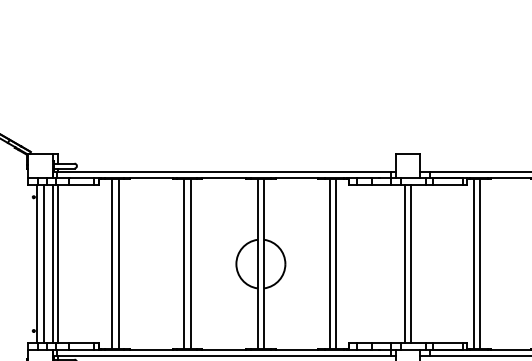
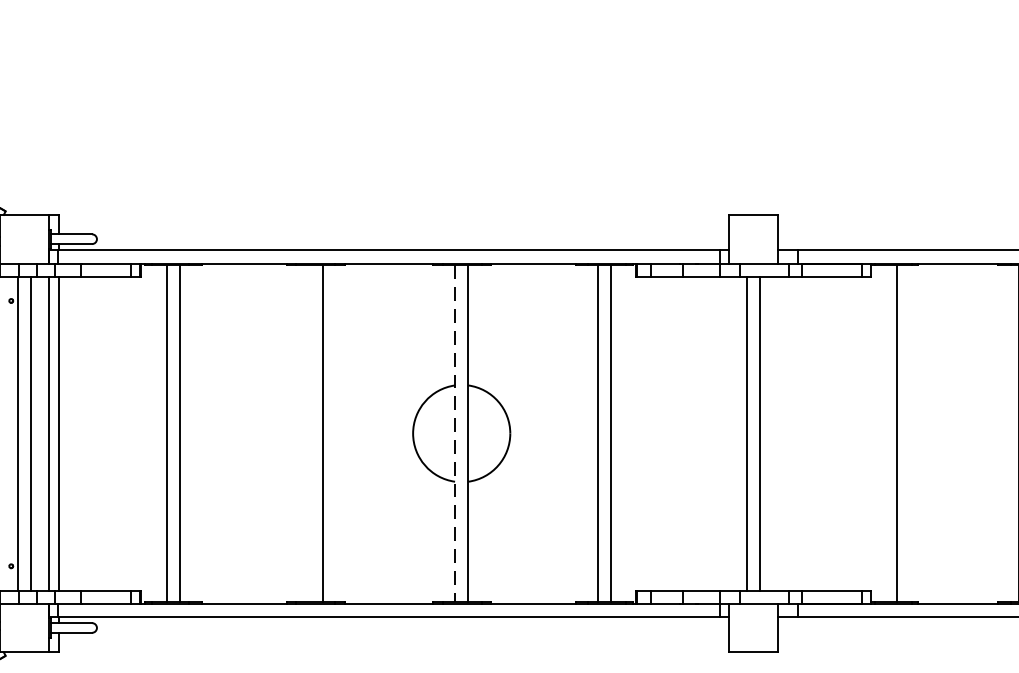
line: (184, 263) -> (310, 432), removed
line: (473, 263) -> (883, 432), removed
line: (257, 264) -> (454, 434), solid -> dashed

